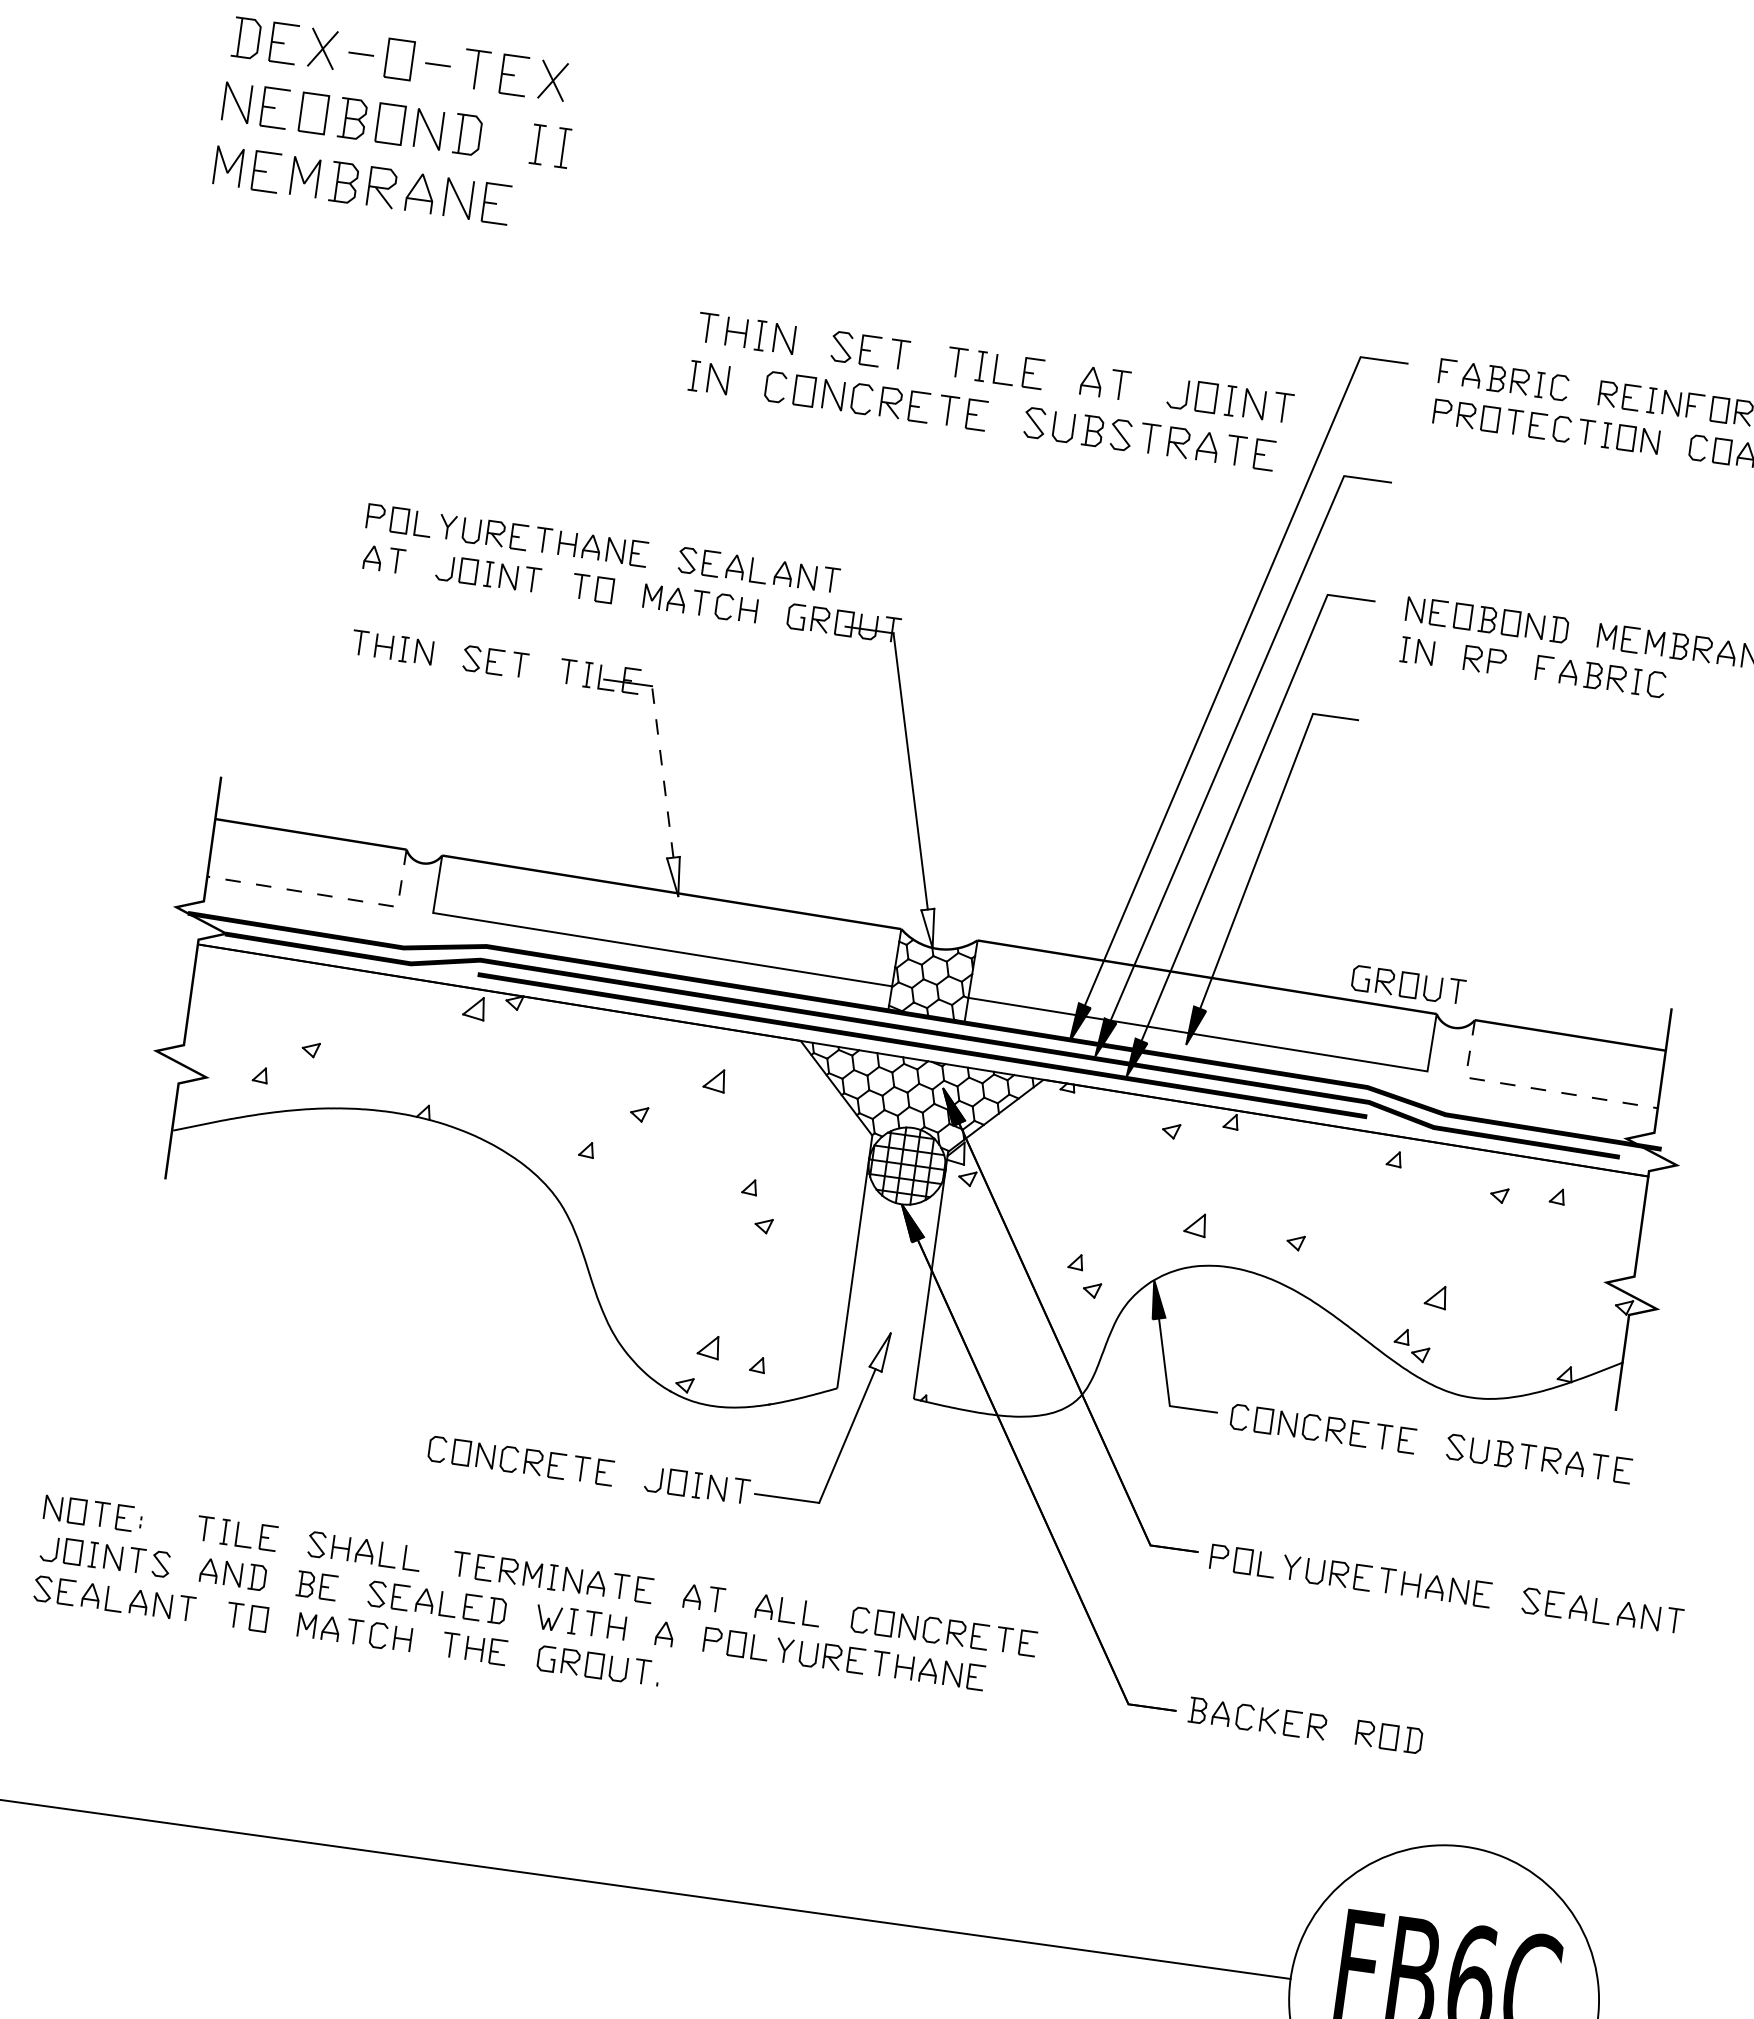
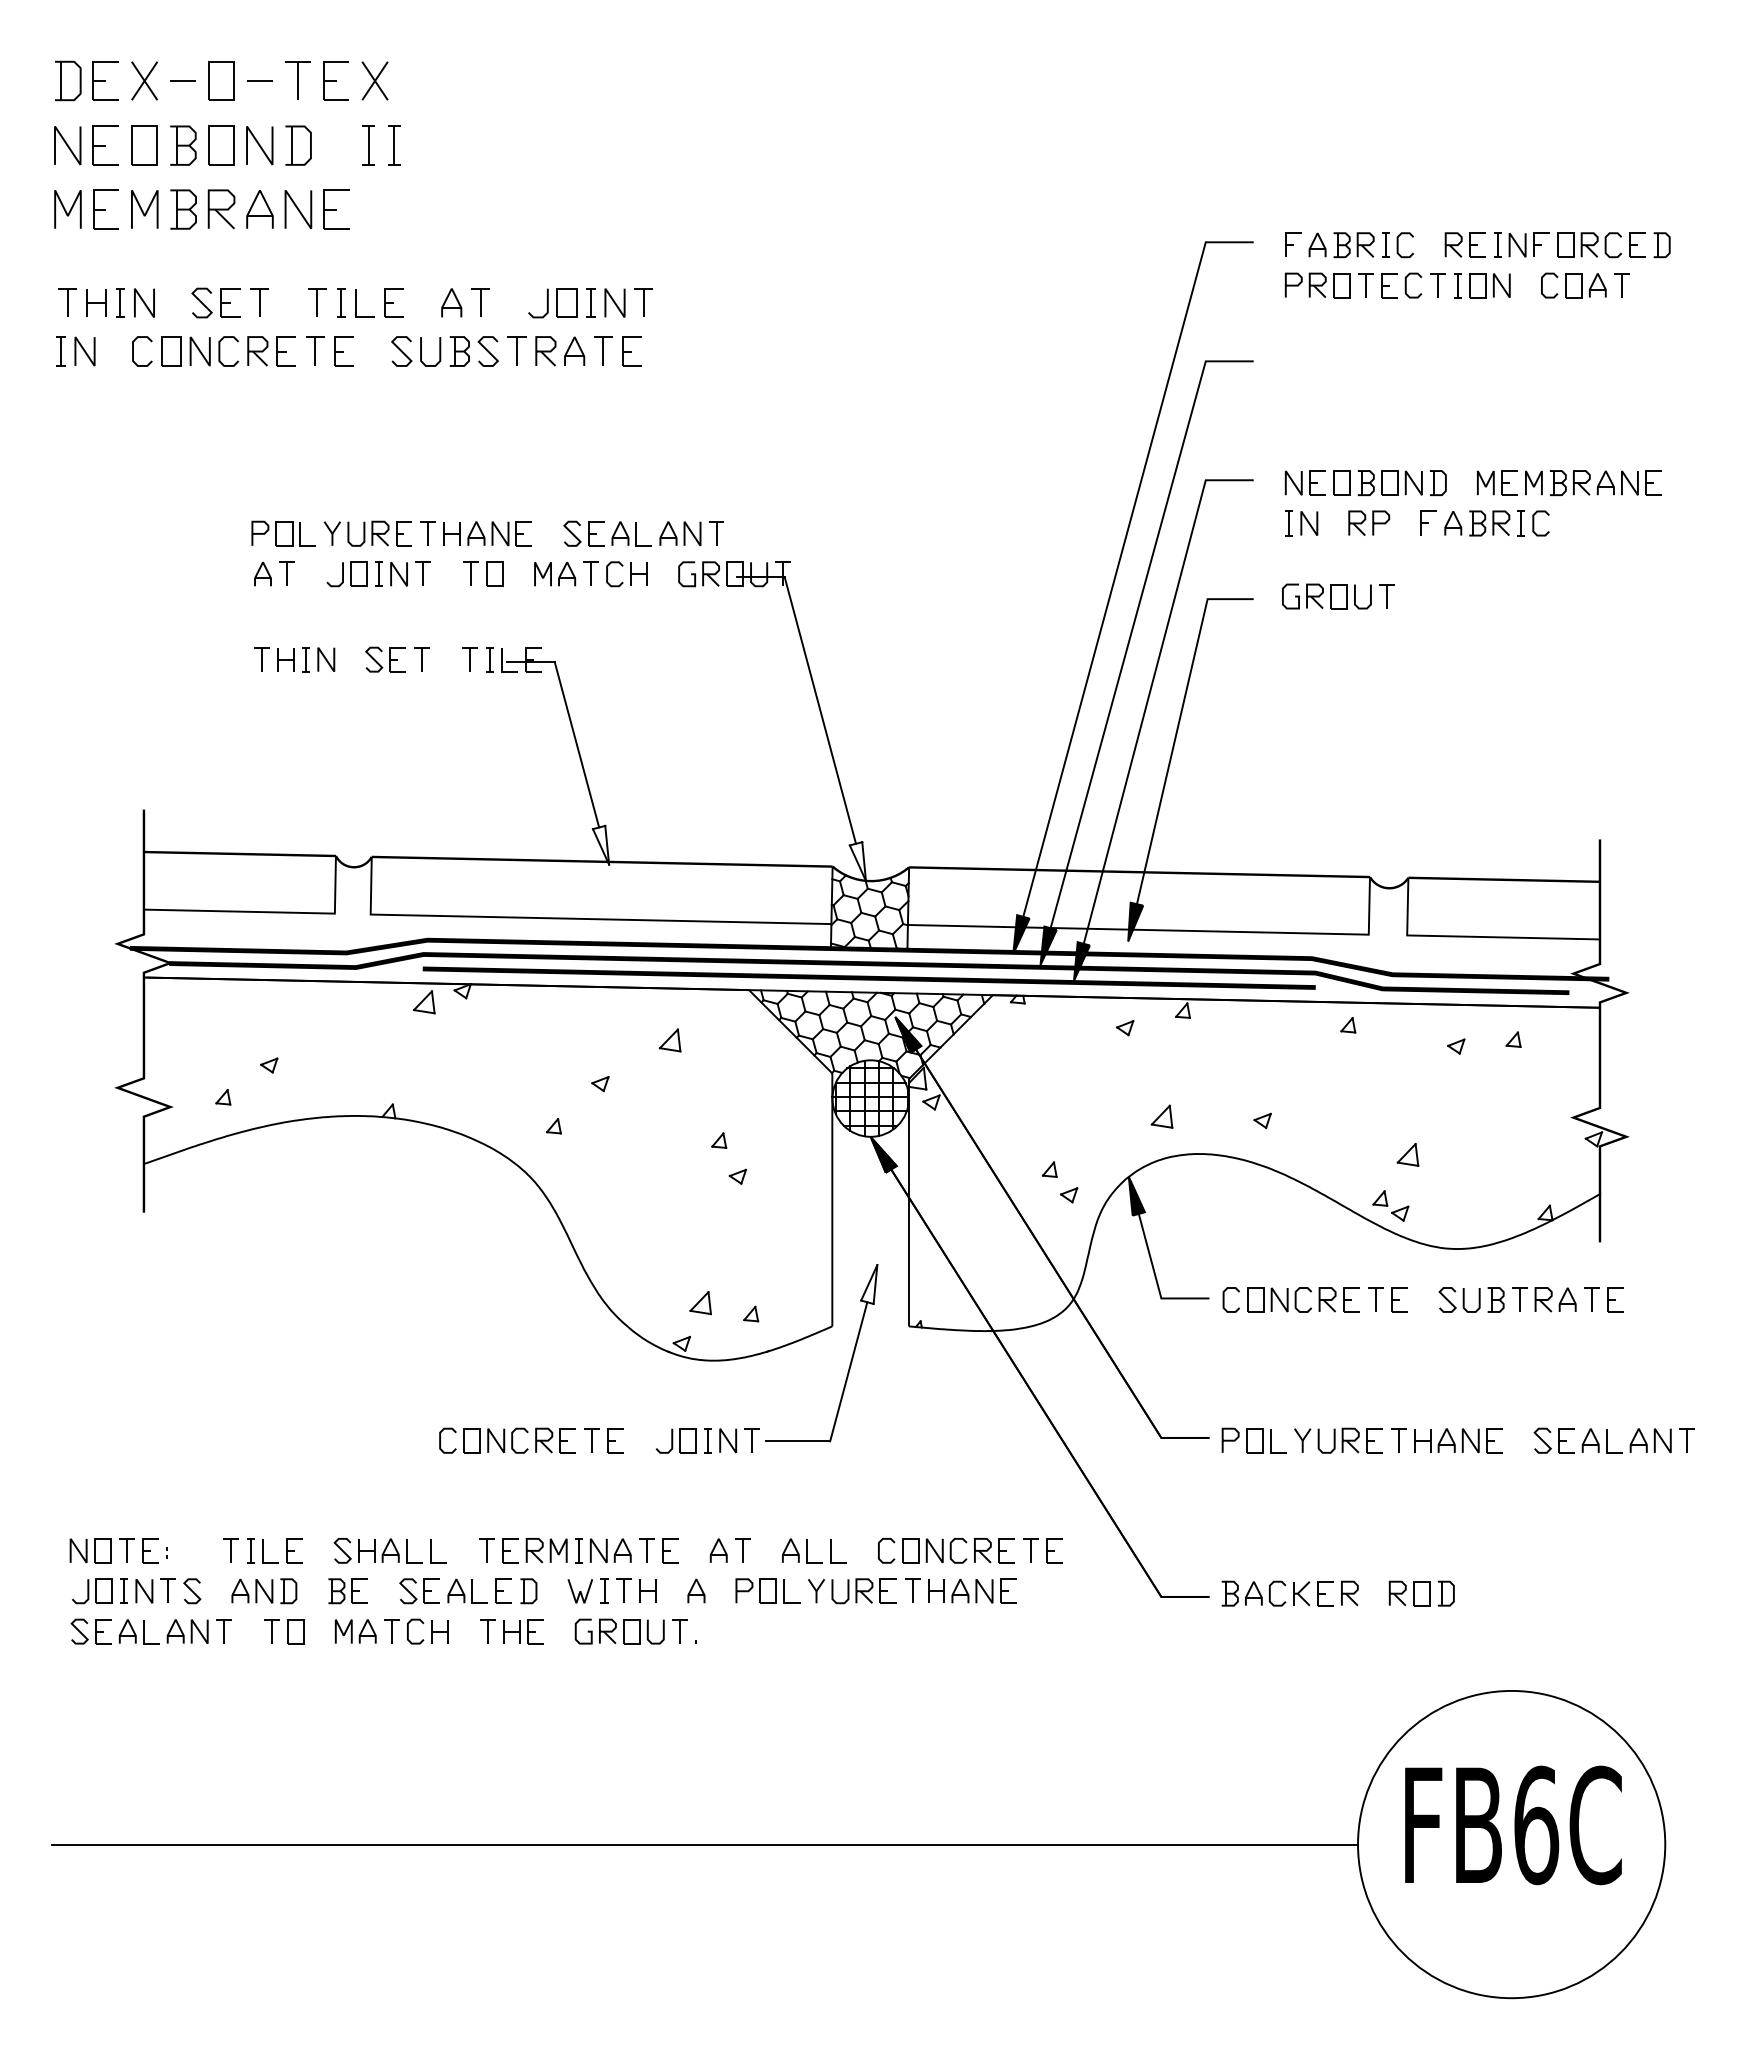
part: (993, 382) -> (355, 317), moved
line: (662, 771) -> (576, 744), dashed -> solid
line: (331, 896) -> (268, 912), dashed -> solid
part: (1408, 985) -> (1338, 596), moved
line: (1532, 1087) -> (1474, 936), dashed -> solid

